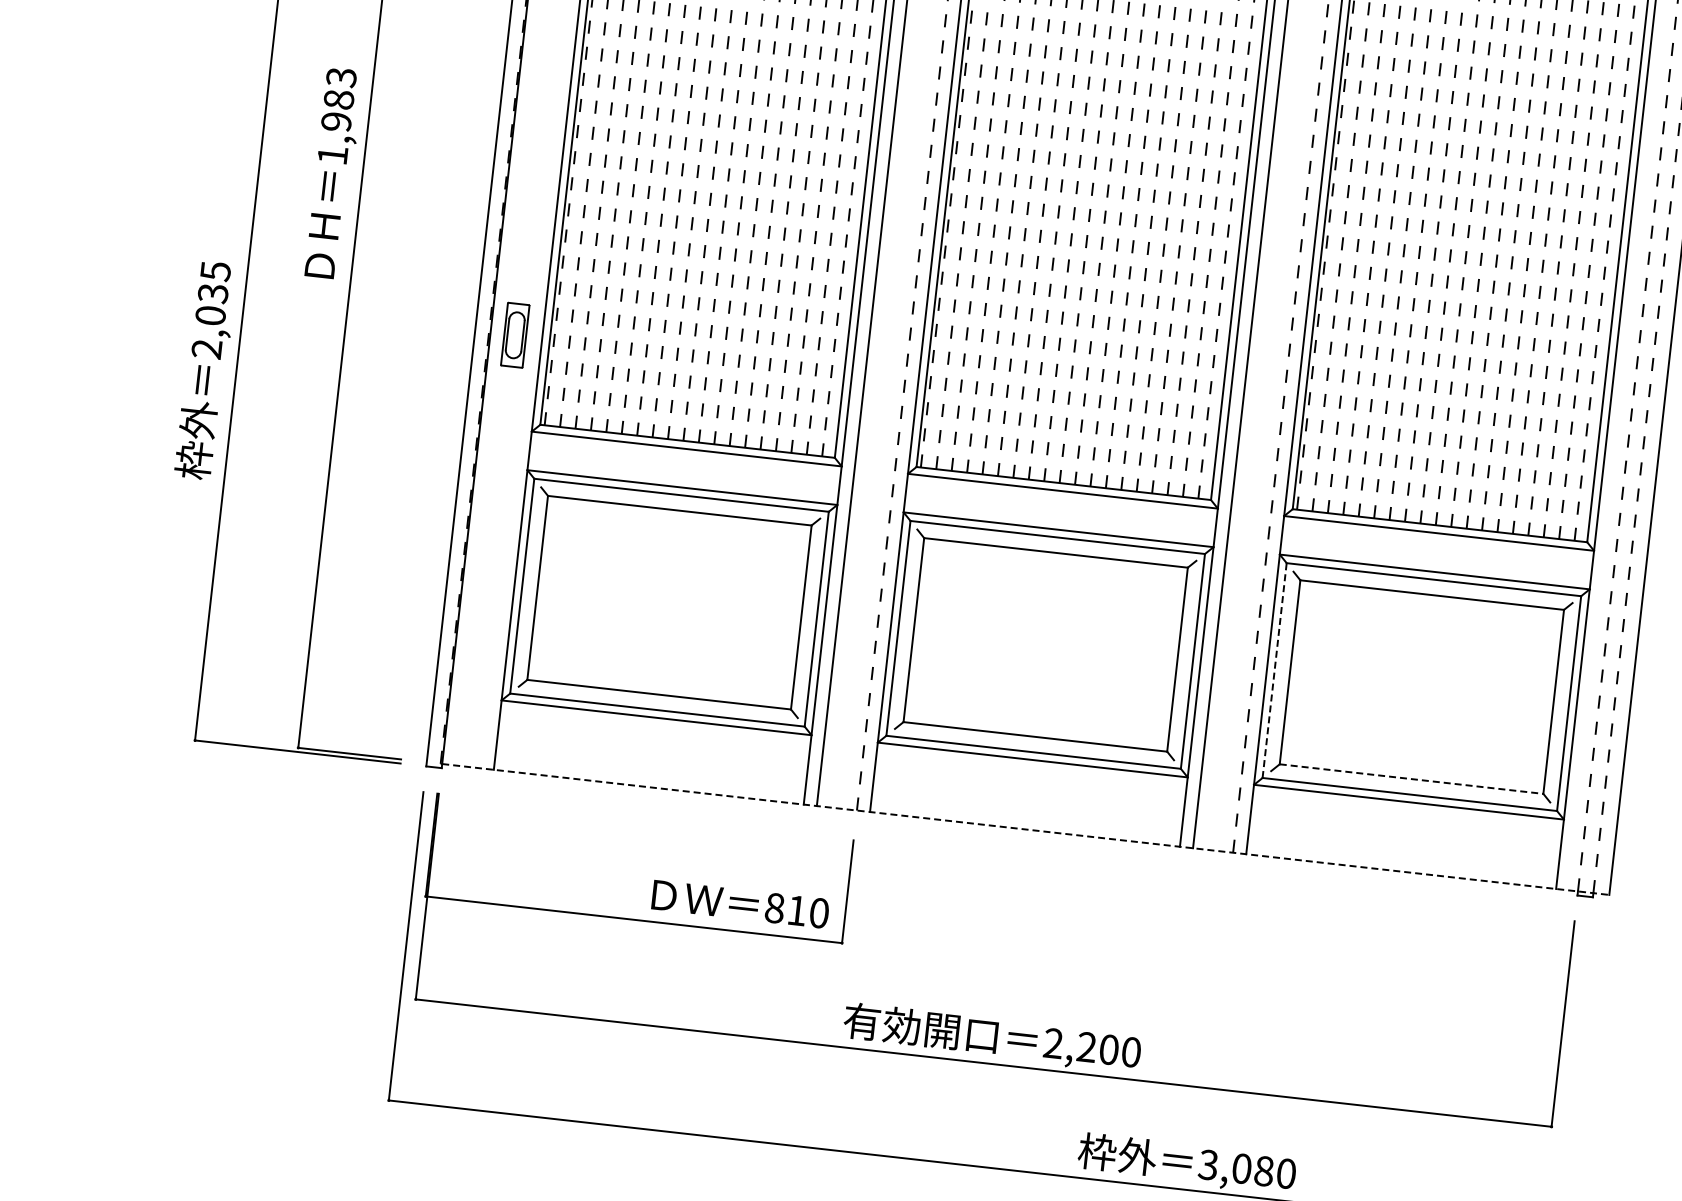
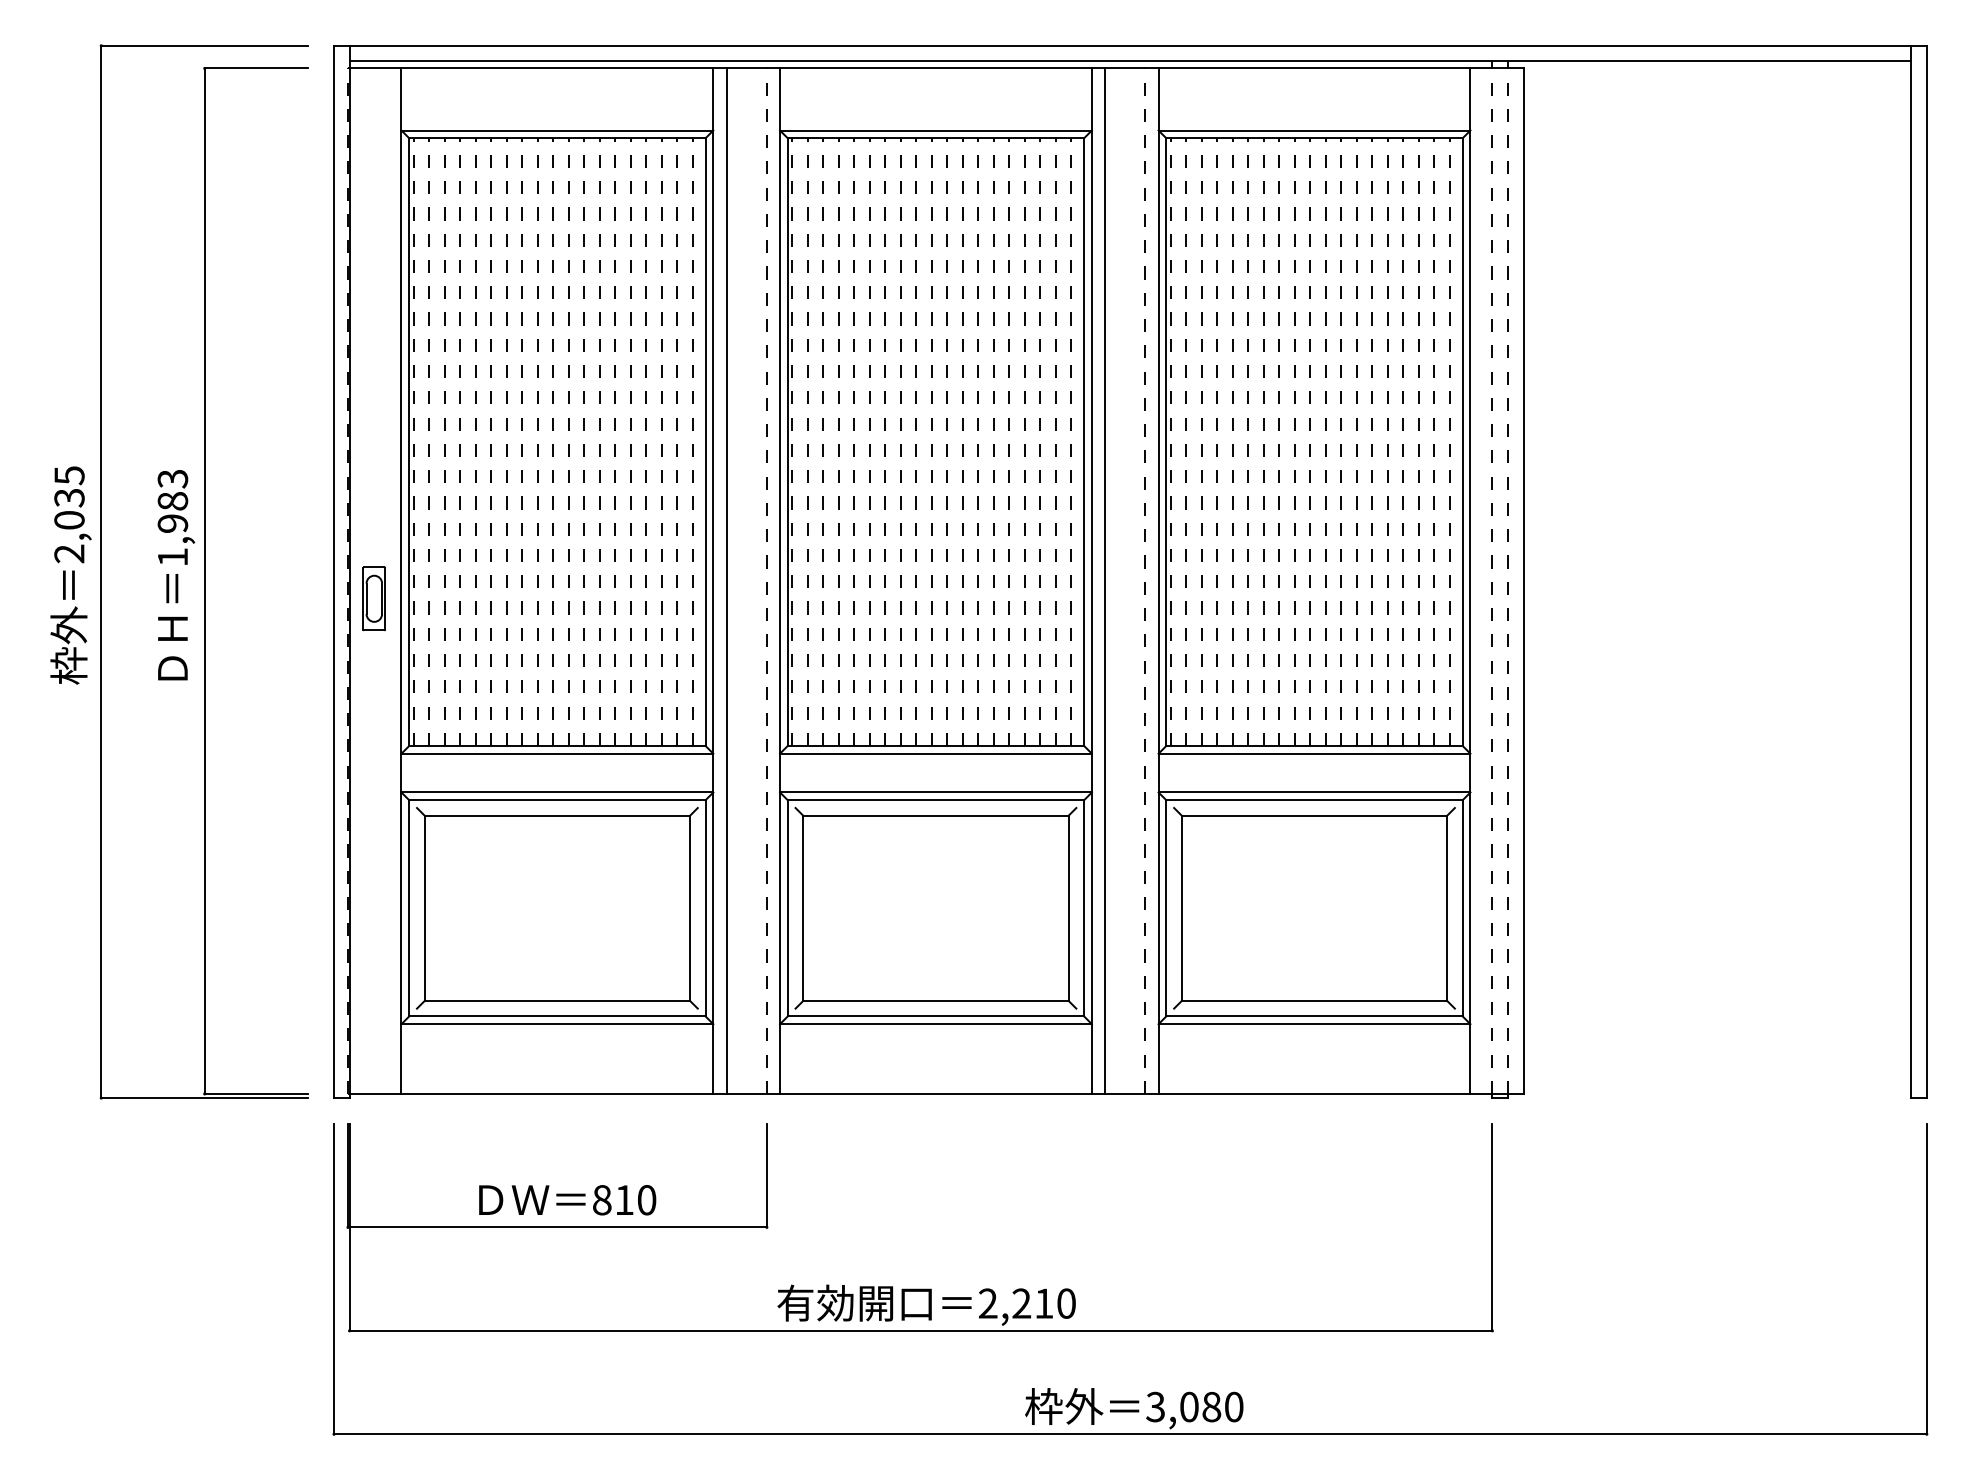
text: (334, 173) -> (176, 575), moved
part: (514, 334) -> (373, 598), moved
text: (205, 370) -> (70, 575), moved
line: (1274, 669) -> (1166, 907), dashed -> solid
line: (1411, 778) -> (1314, 1000), dashed -> solid
line: (1026, 829) -> (937, 1093), dashed -> solid
text: (740, 904) -> (567, 1200), moved
text: (1109, 1049) -> (1044, 1303), 2,200 -> 2,210

